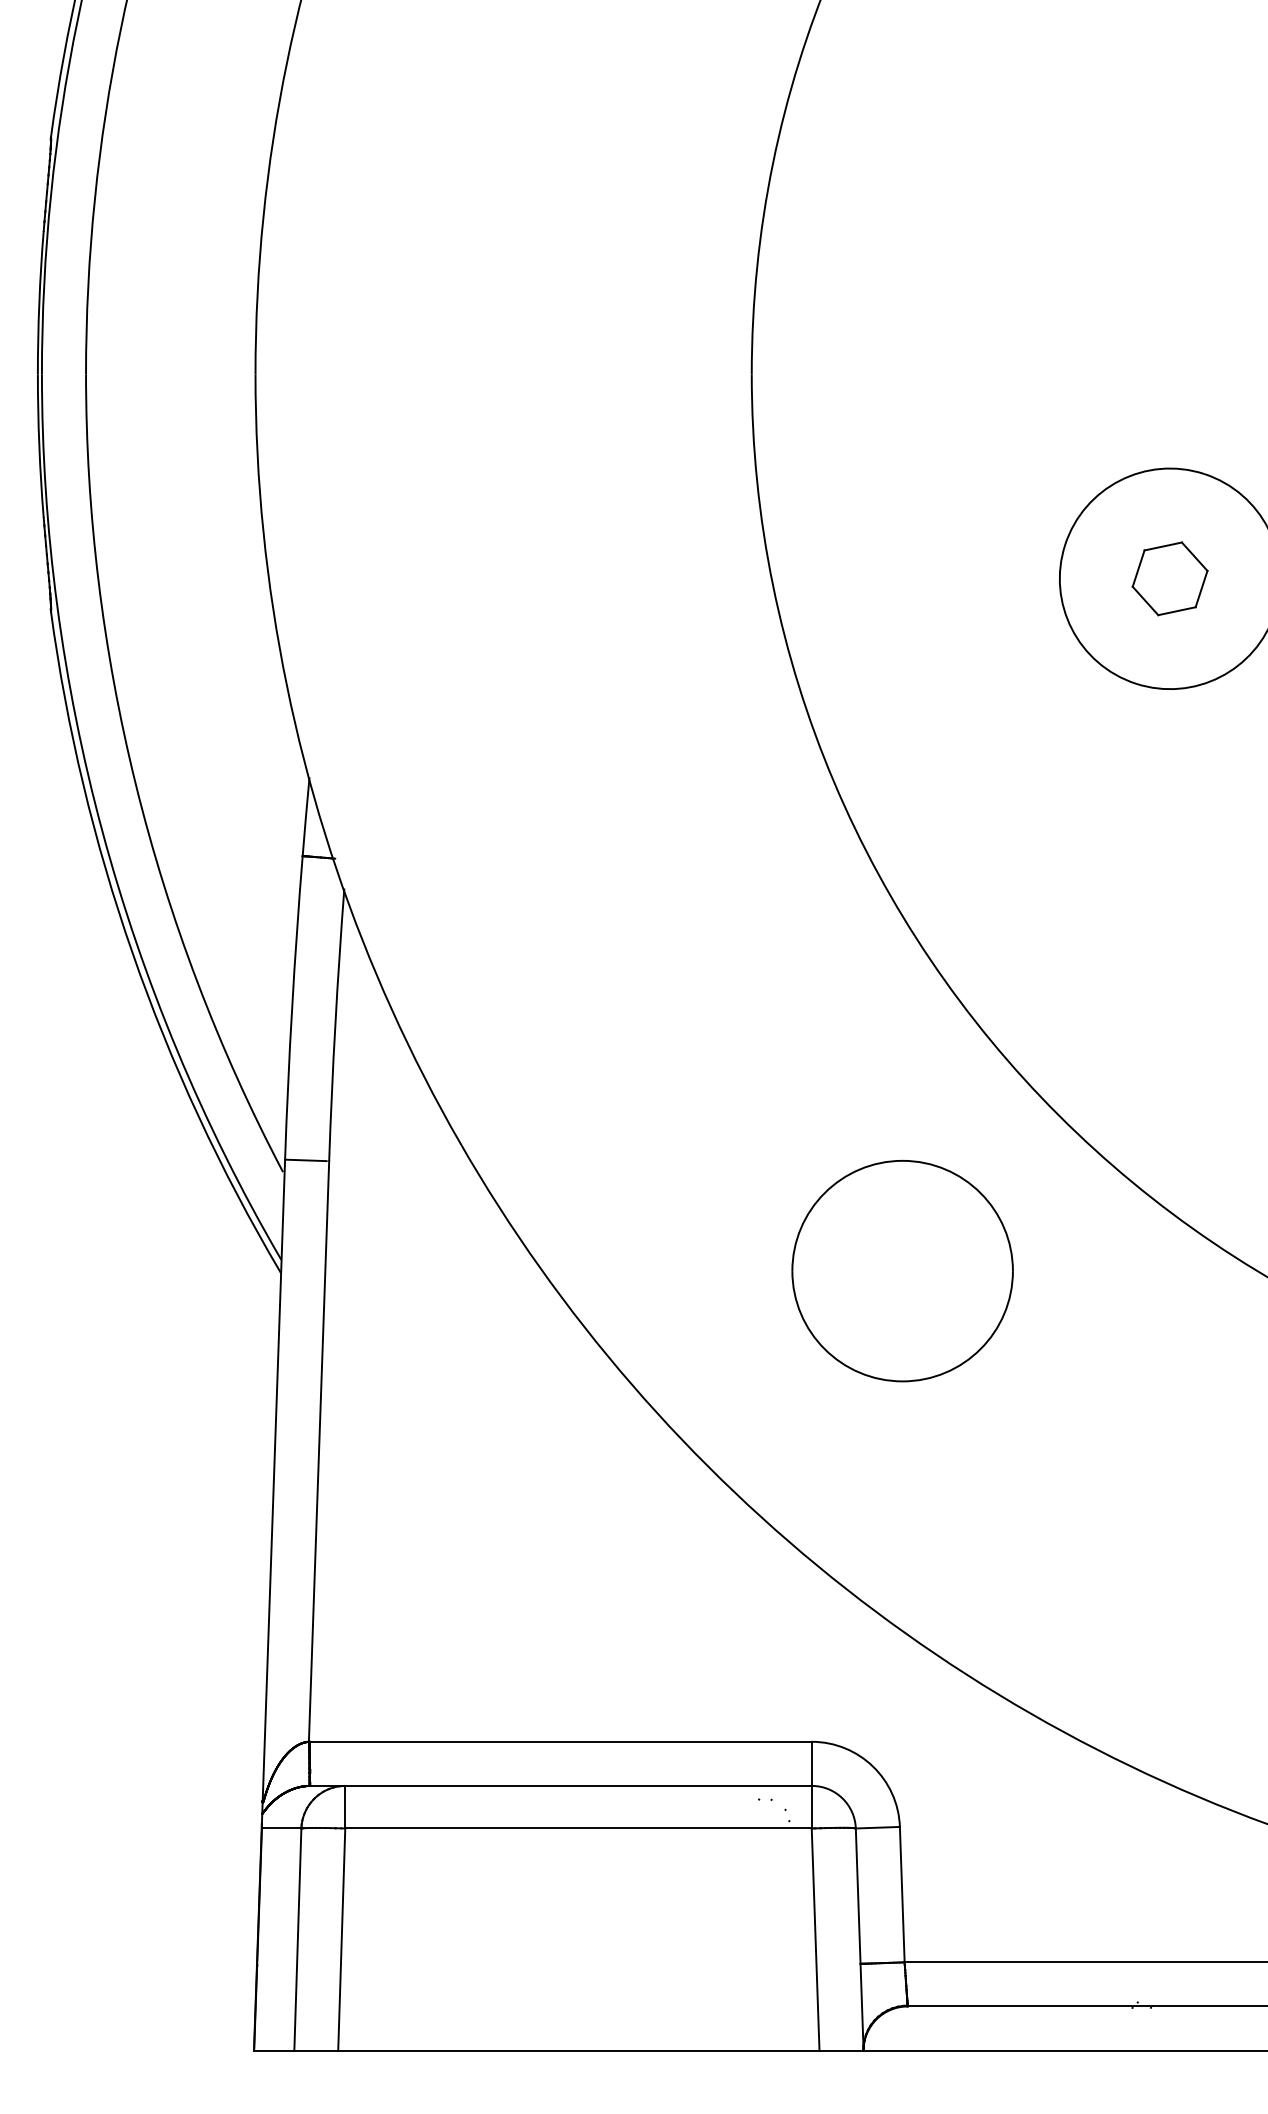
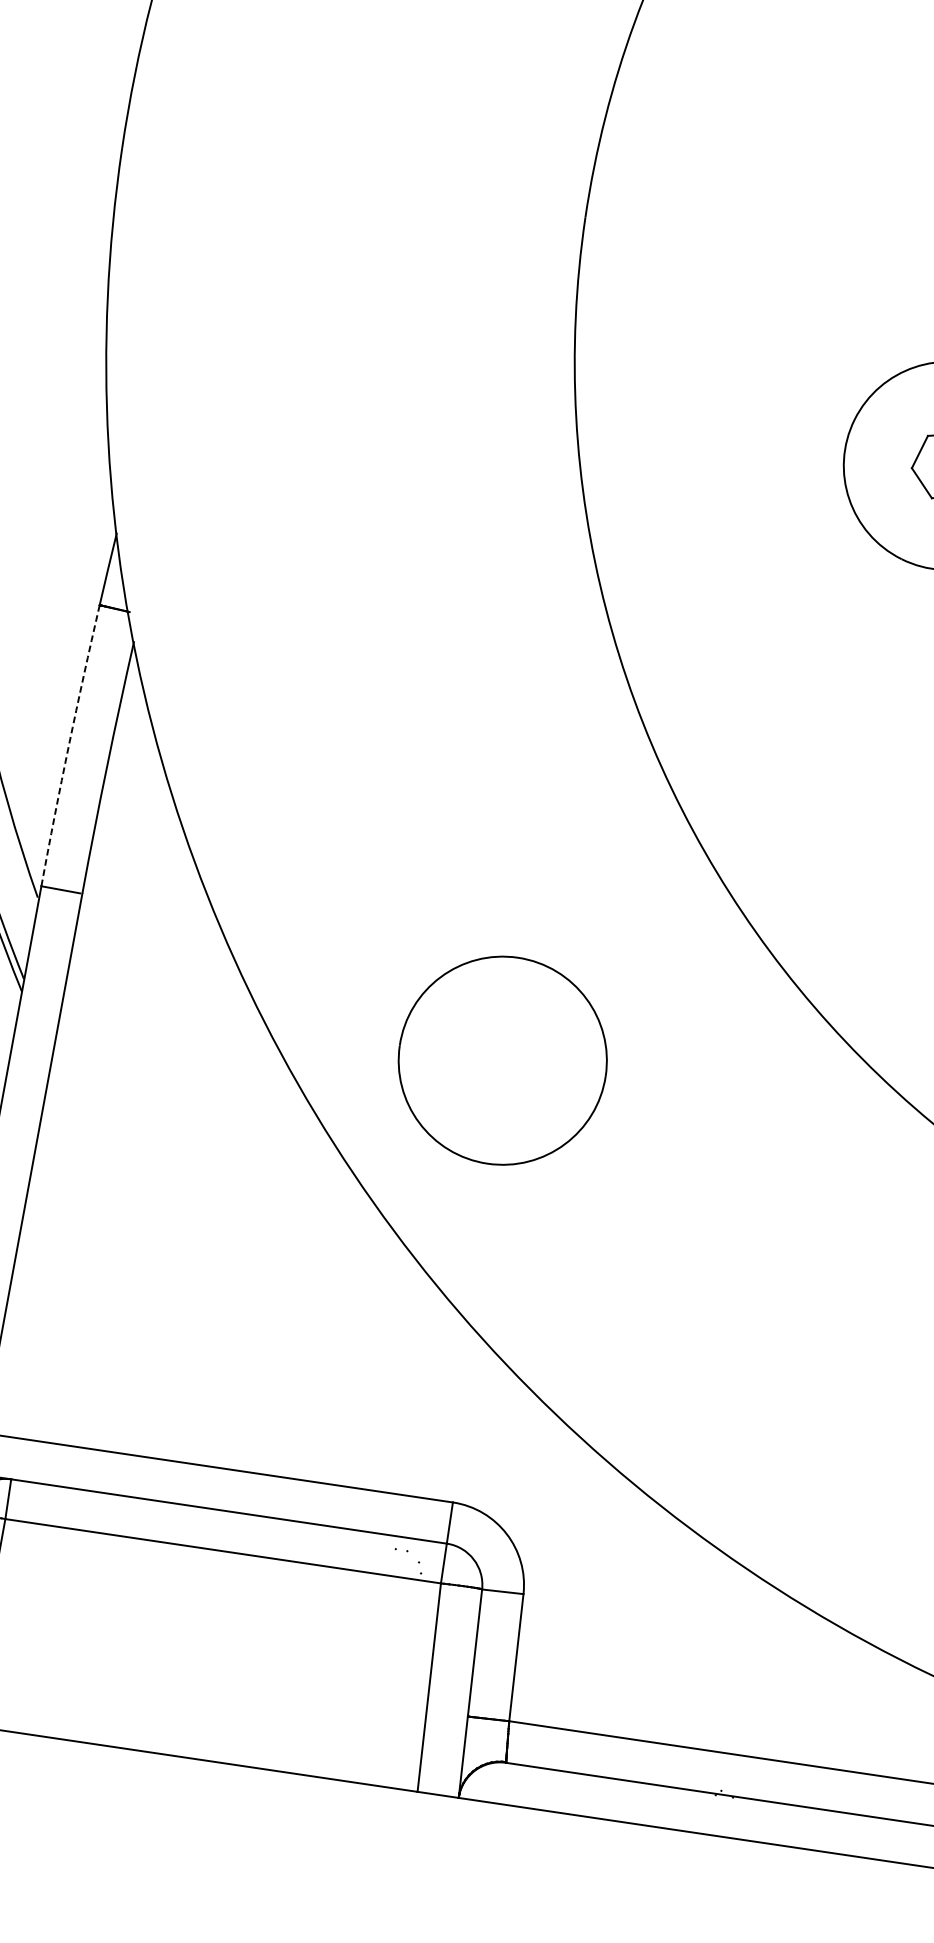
arc: (292, 1007) -> (69, 745), solid -> dashed
part: (902, 1271) -> (502, 1061), moved

